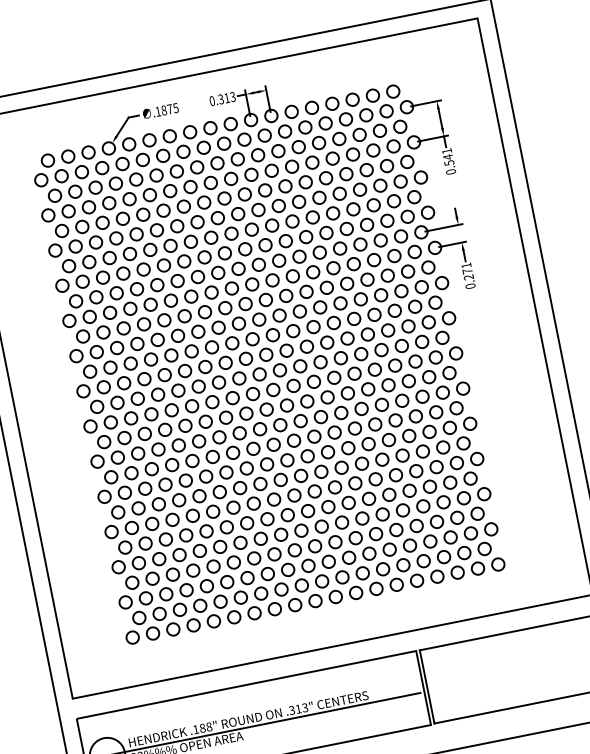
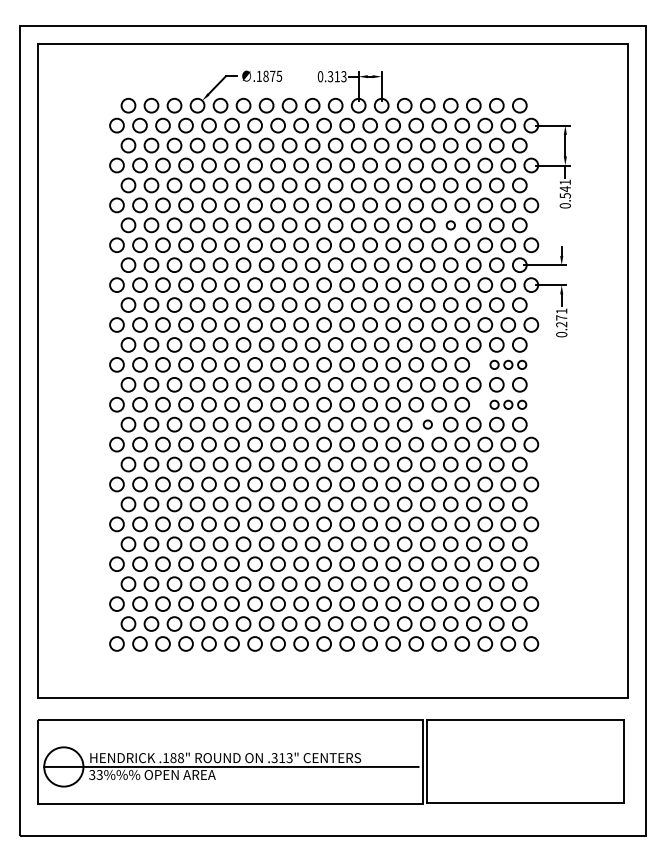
circle: (353, 209) -> (450, 225), size x0.6
part: (428, 321) -> (508, 364), size x0.6
part: (435, 357) -> (508, 404), size x0.6
circle: (368, 389) -> (427, 424), size x0.6

